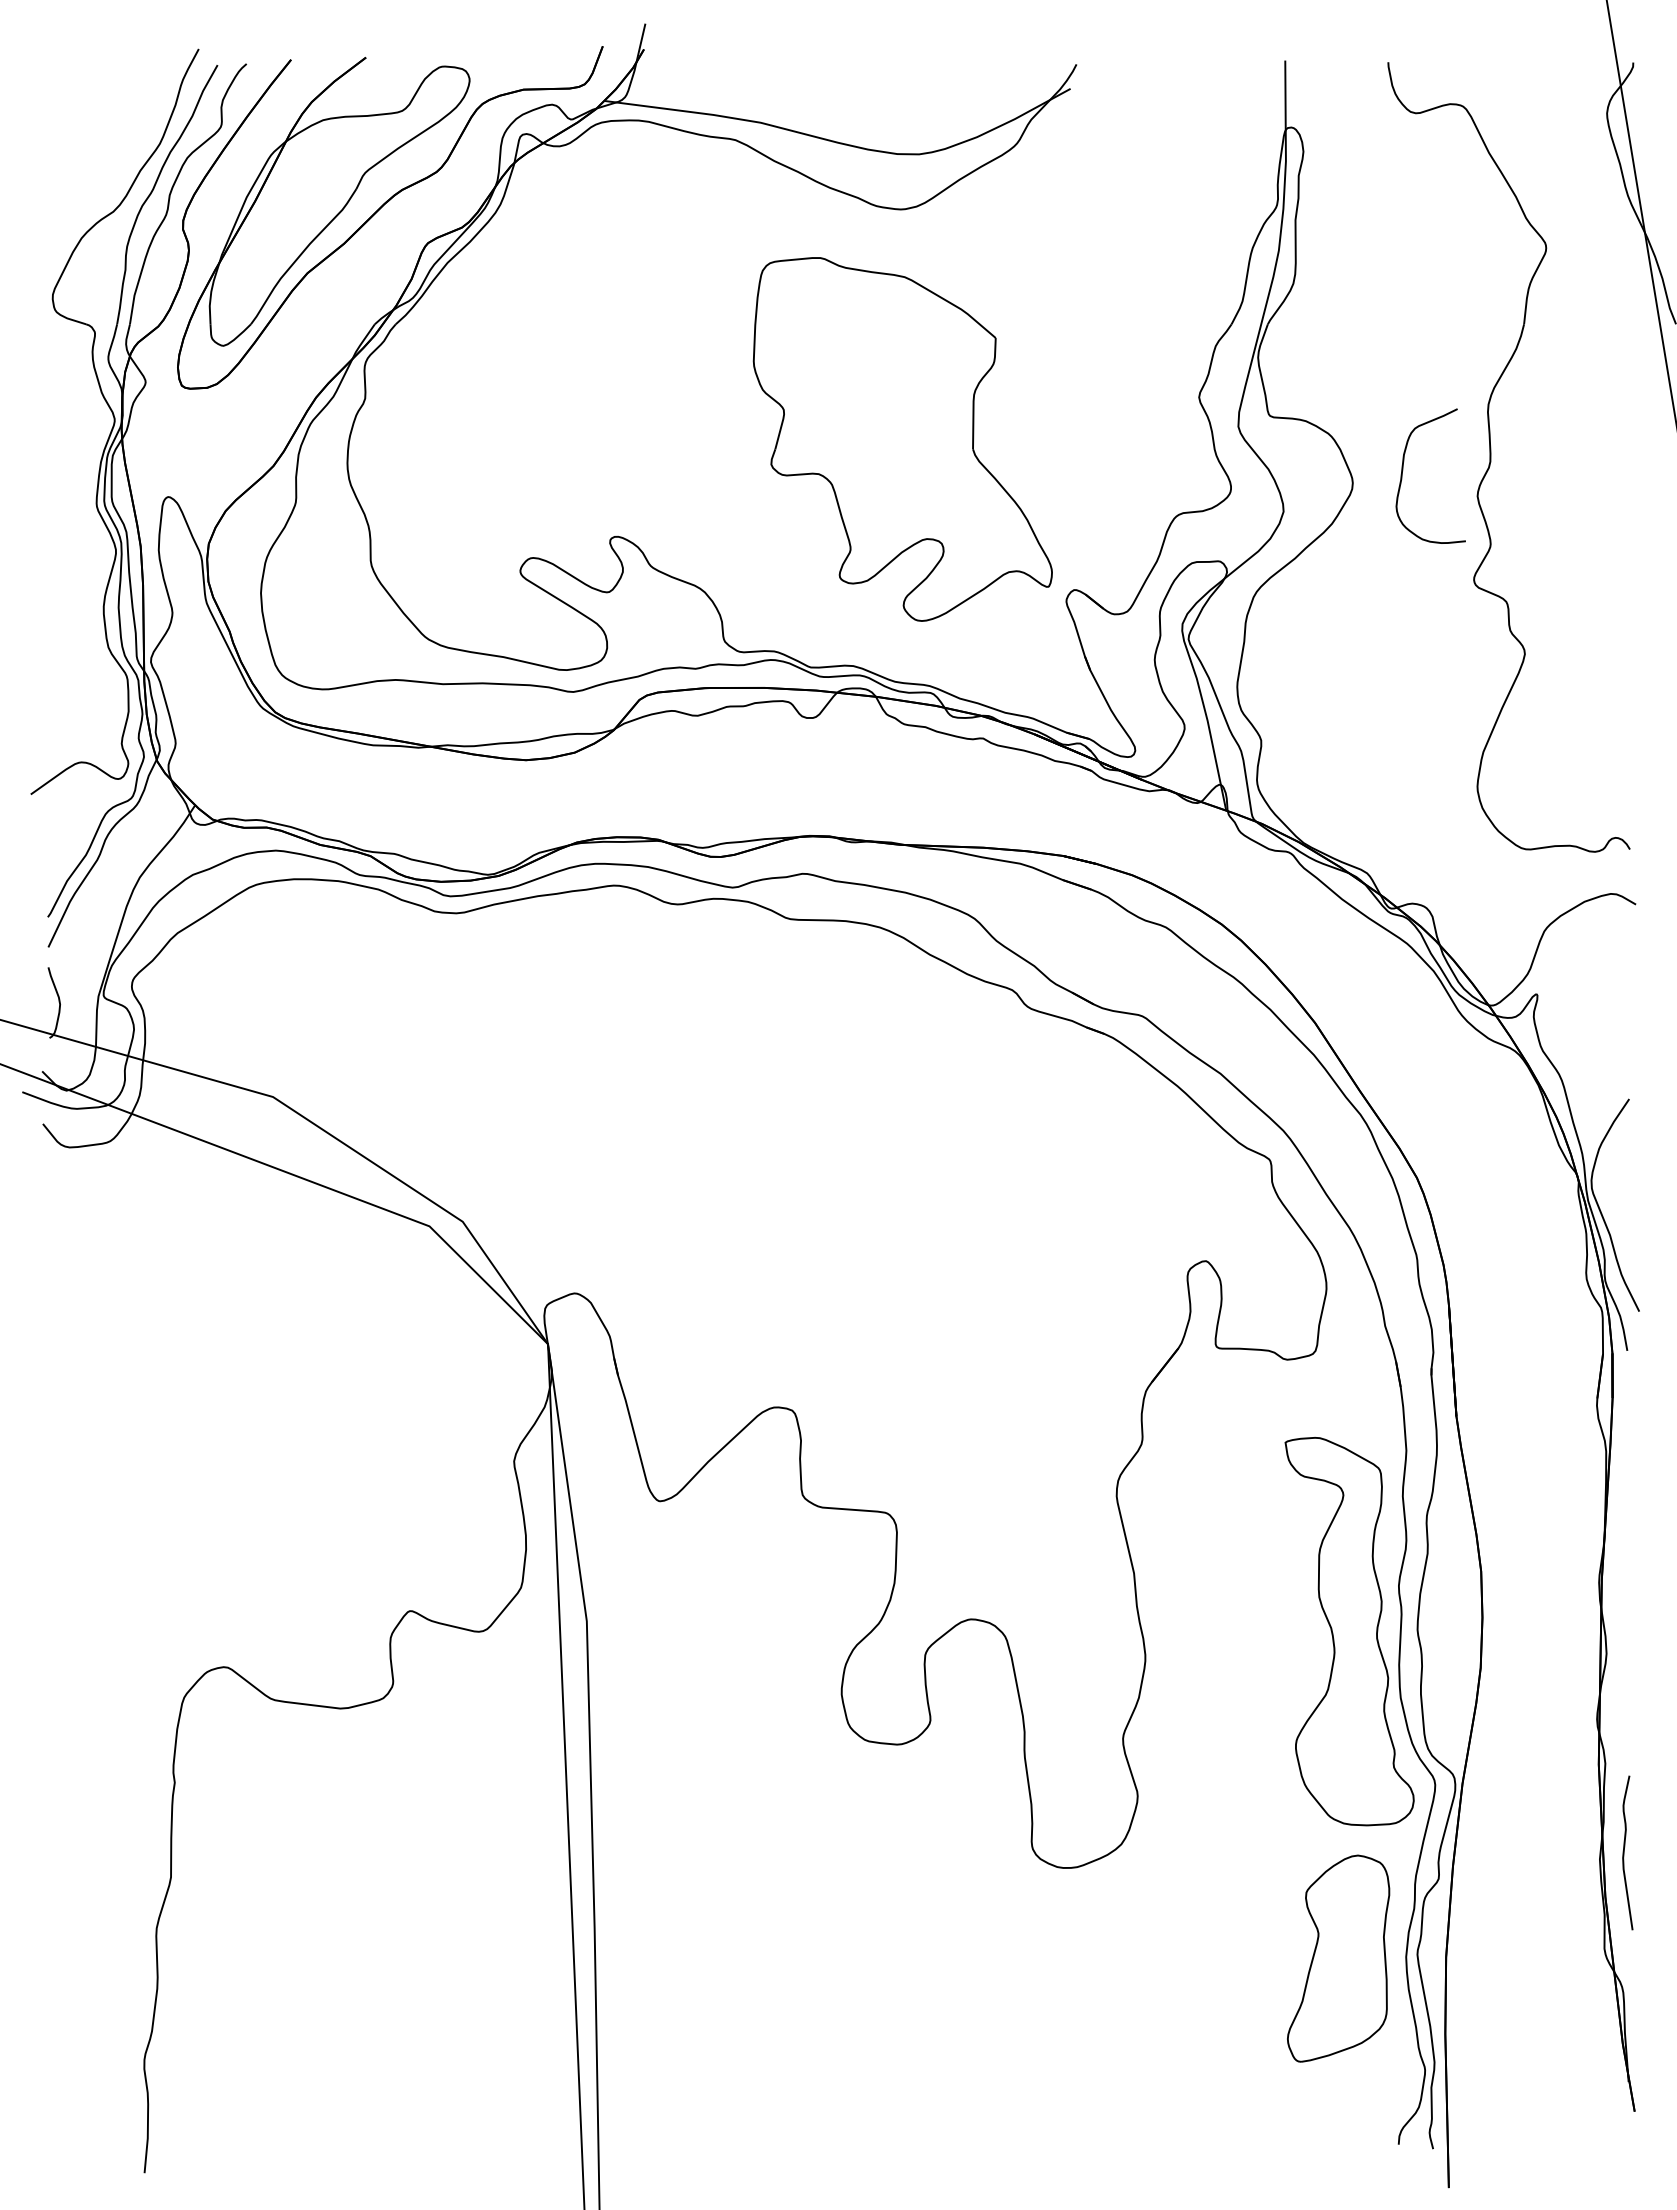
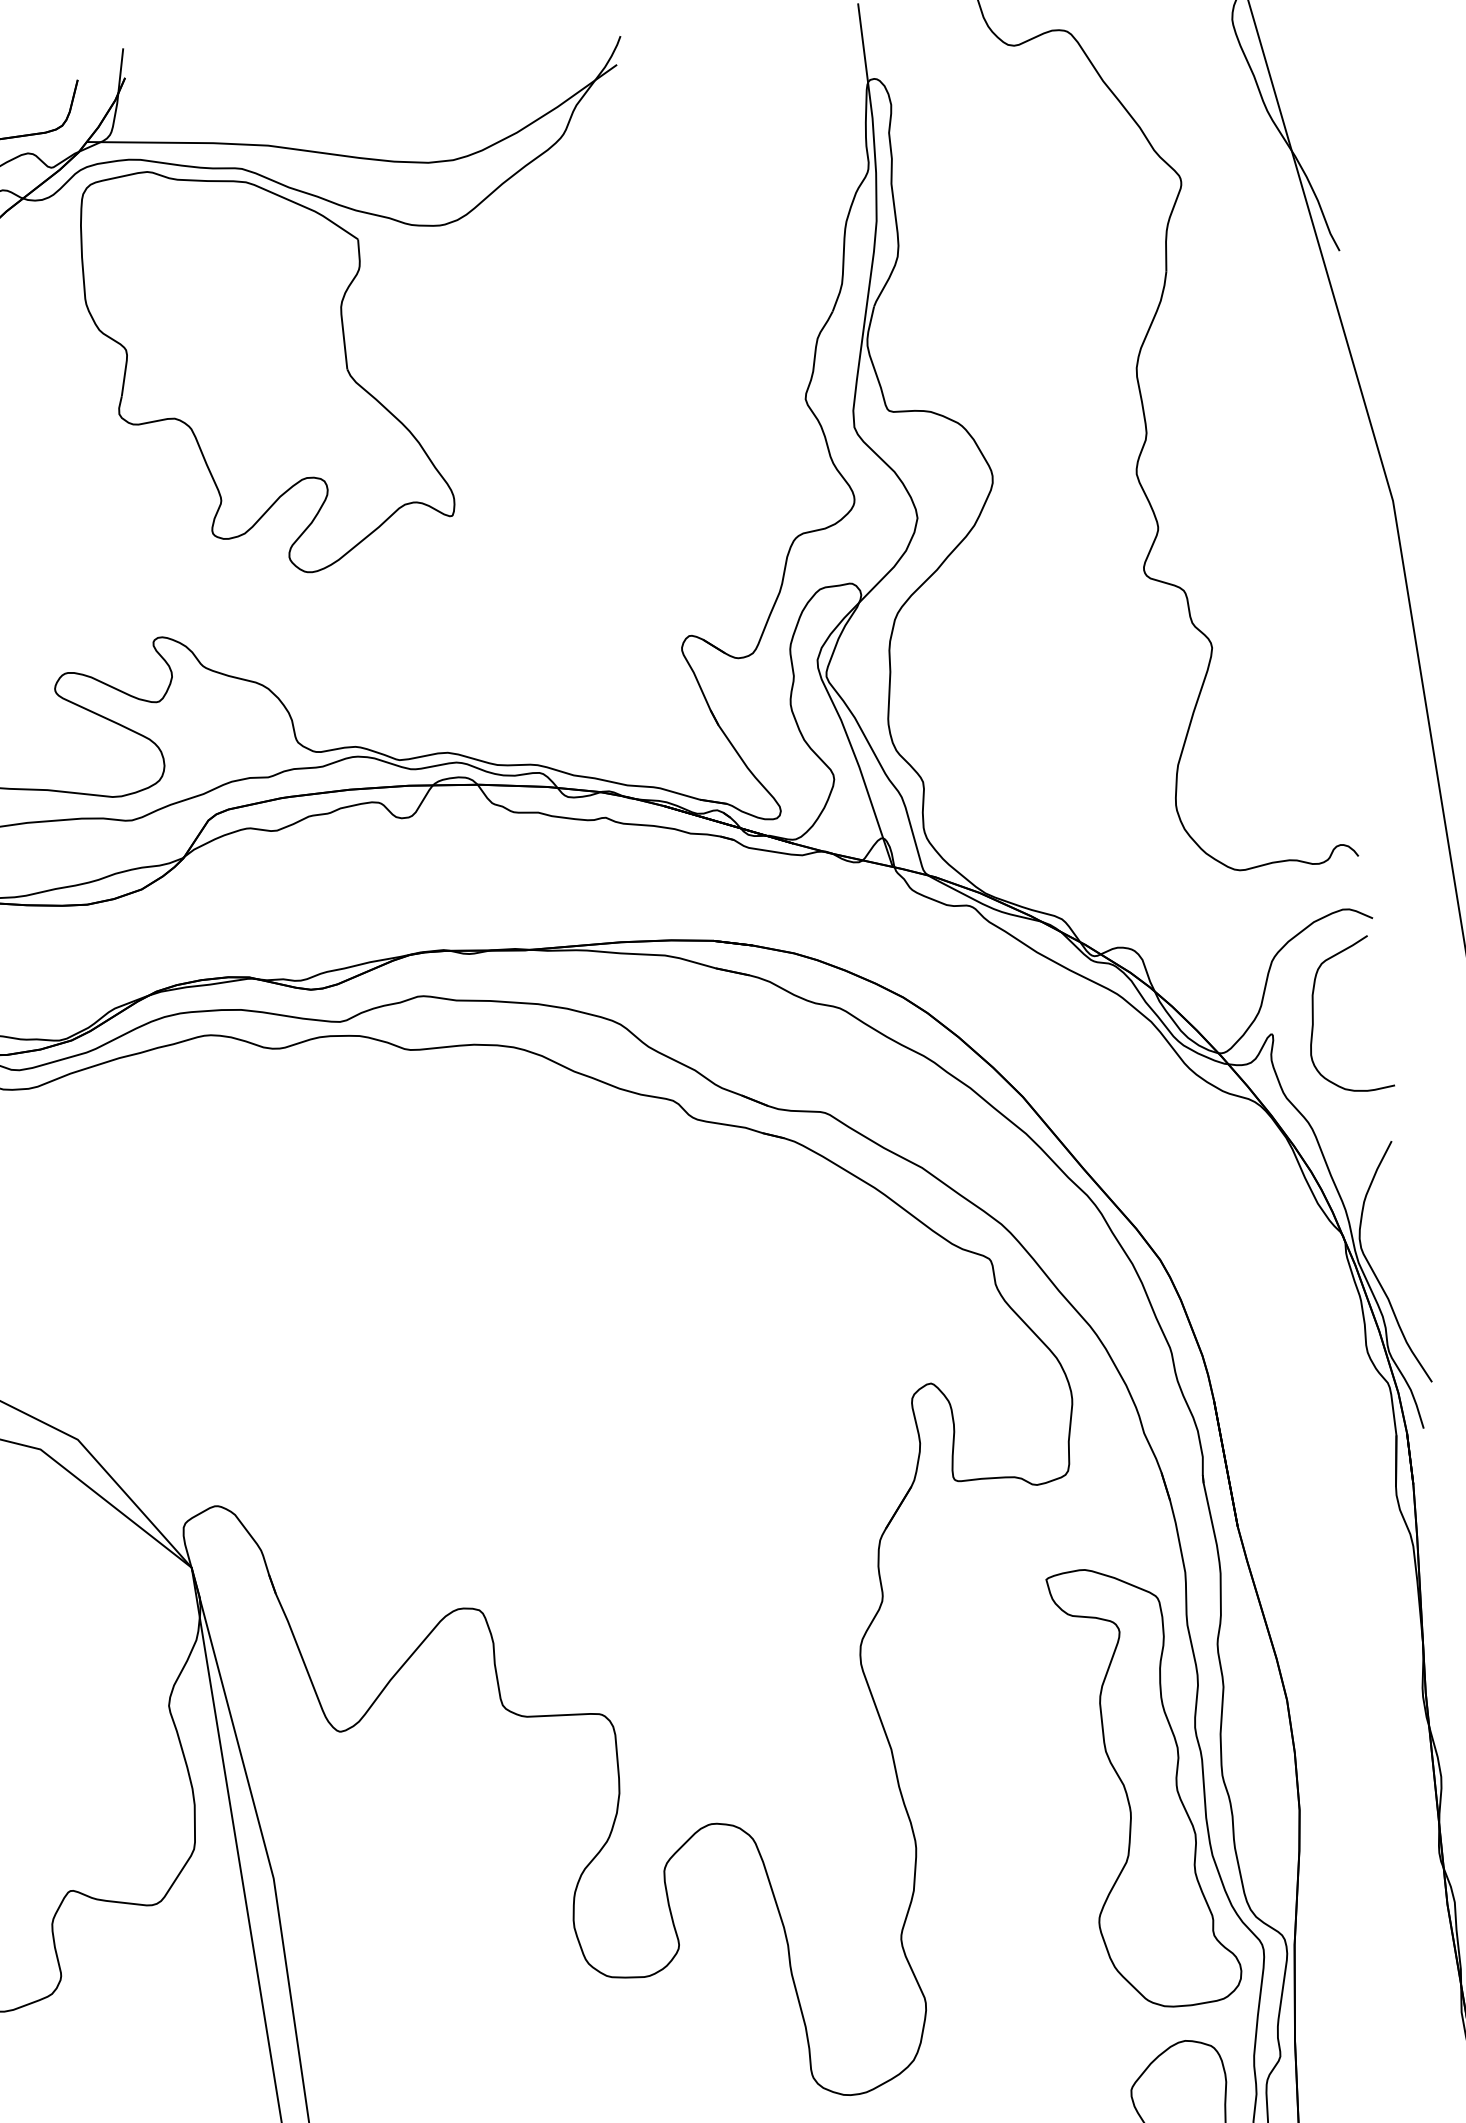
part: (902, 439) -> (265, 367), moved
curve: (1403, 470) -> (1314, 1013), moved

